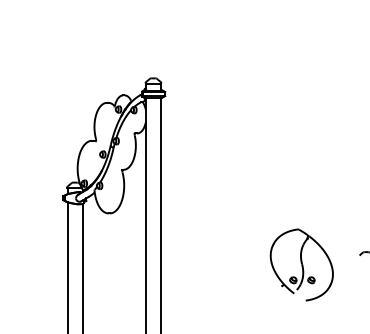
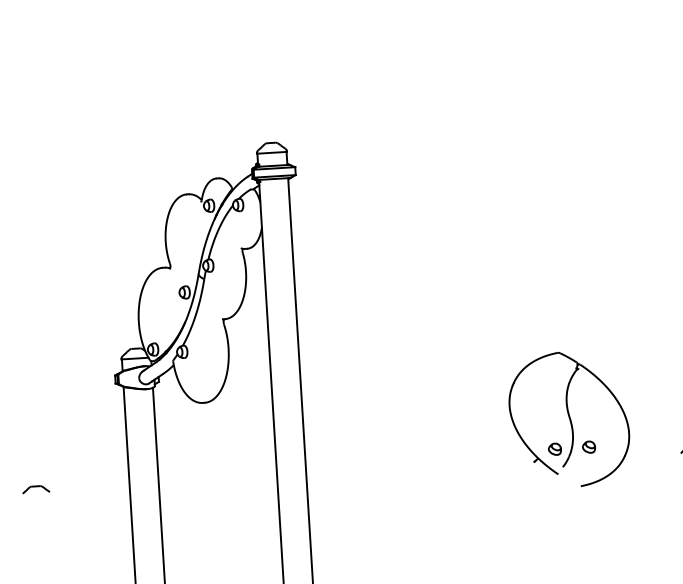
part: (17, 253) -> (35, 489), added
part: (301, 264) -> (568, 418), moved

